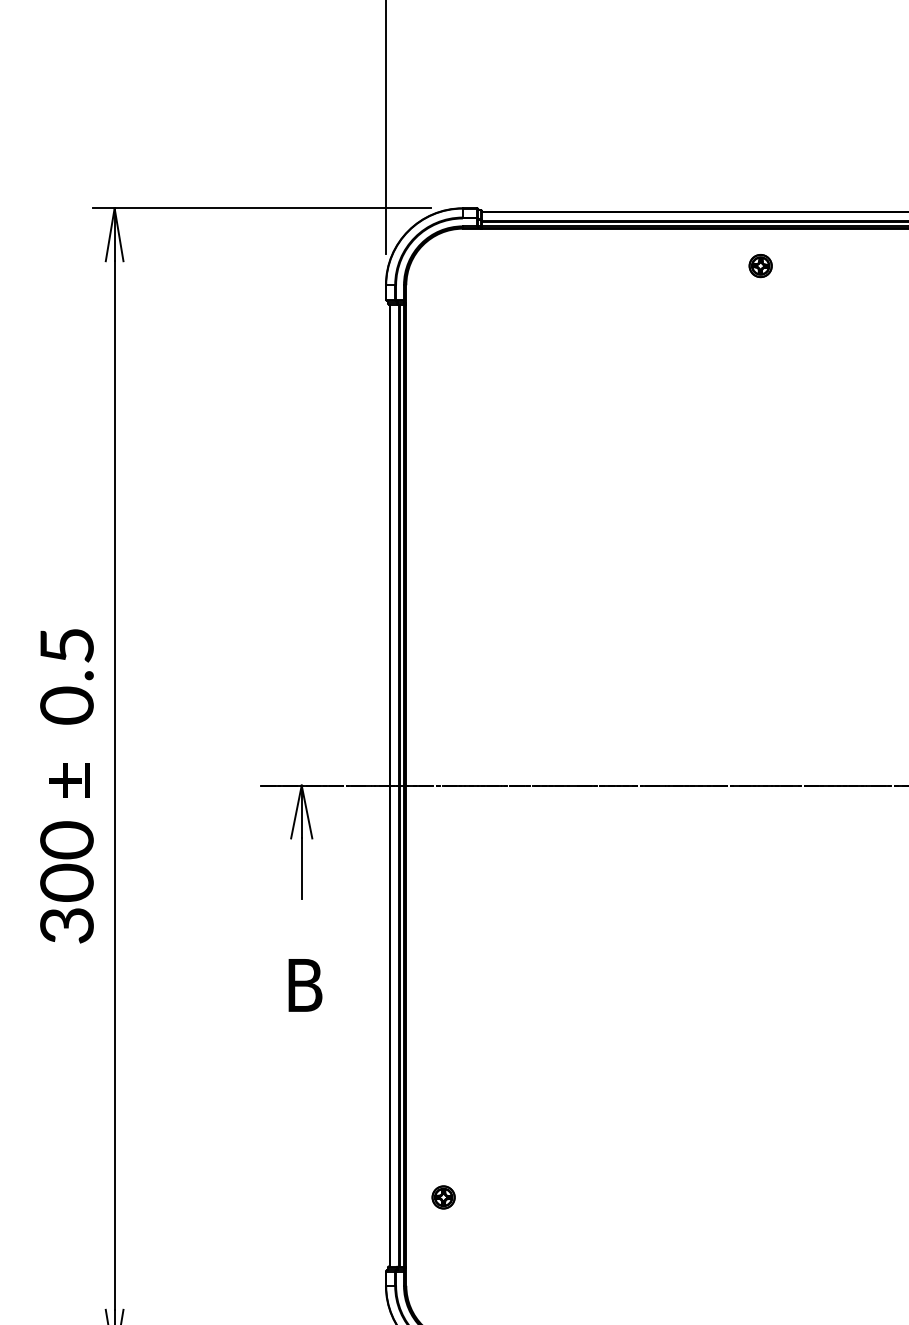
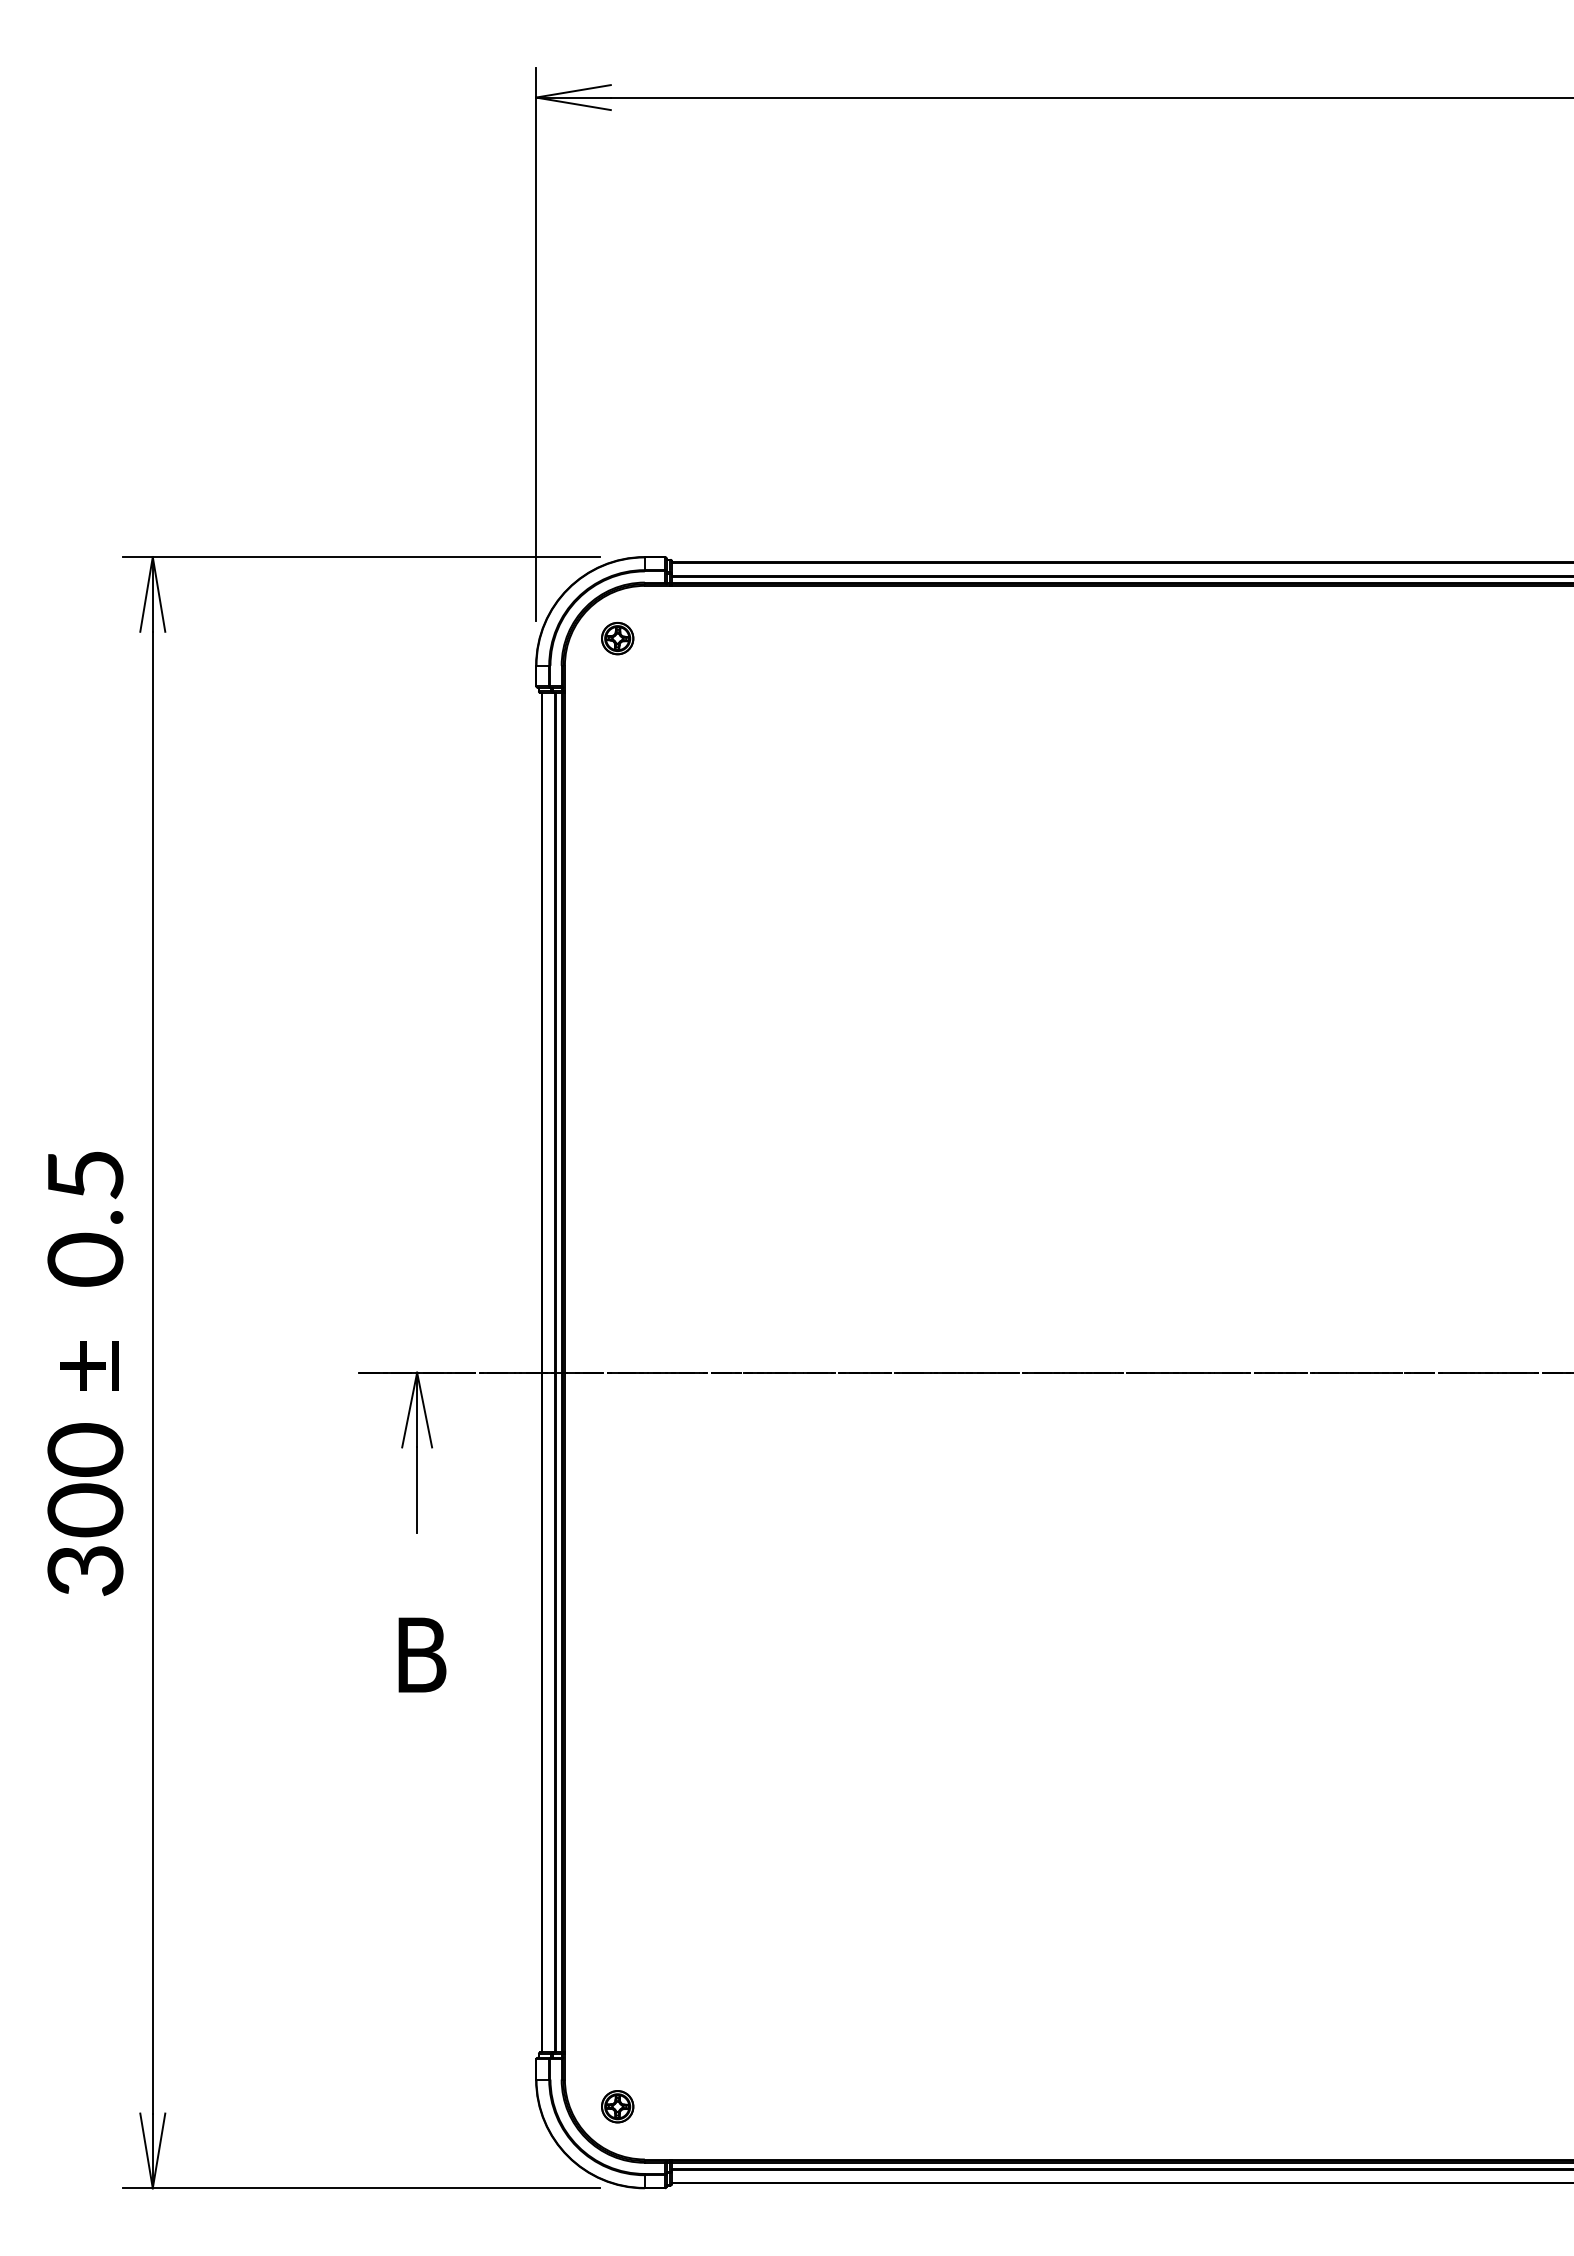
part: (760, 265) -> (617, 638), moved
part: (443, 1197) -> (617, 2106), moved

